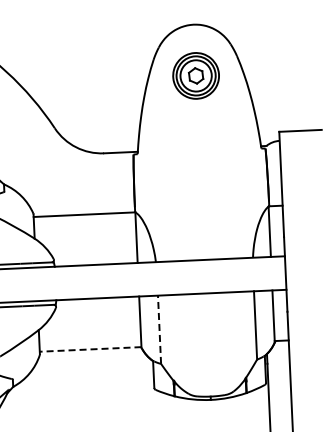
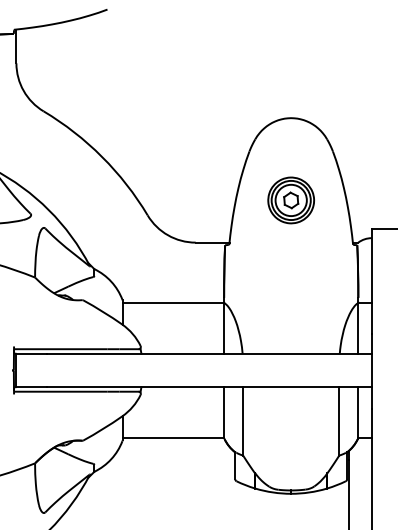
part: (195, 75) -> (290, 200), moved
line: (159, 328) -> (243, 420), dashed -> solid
line: (90, 349) -> (173, 437), dashed -> solid

